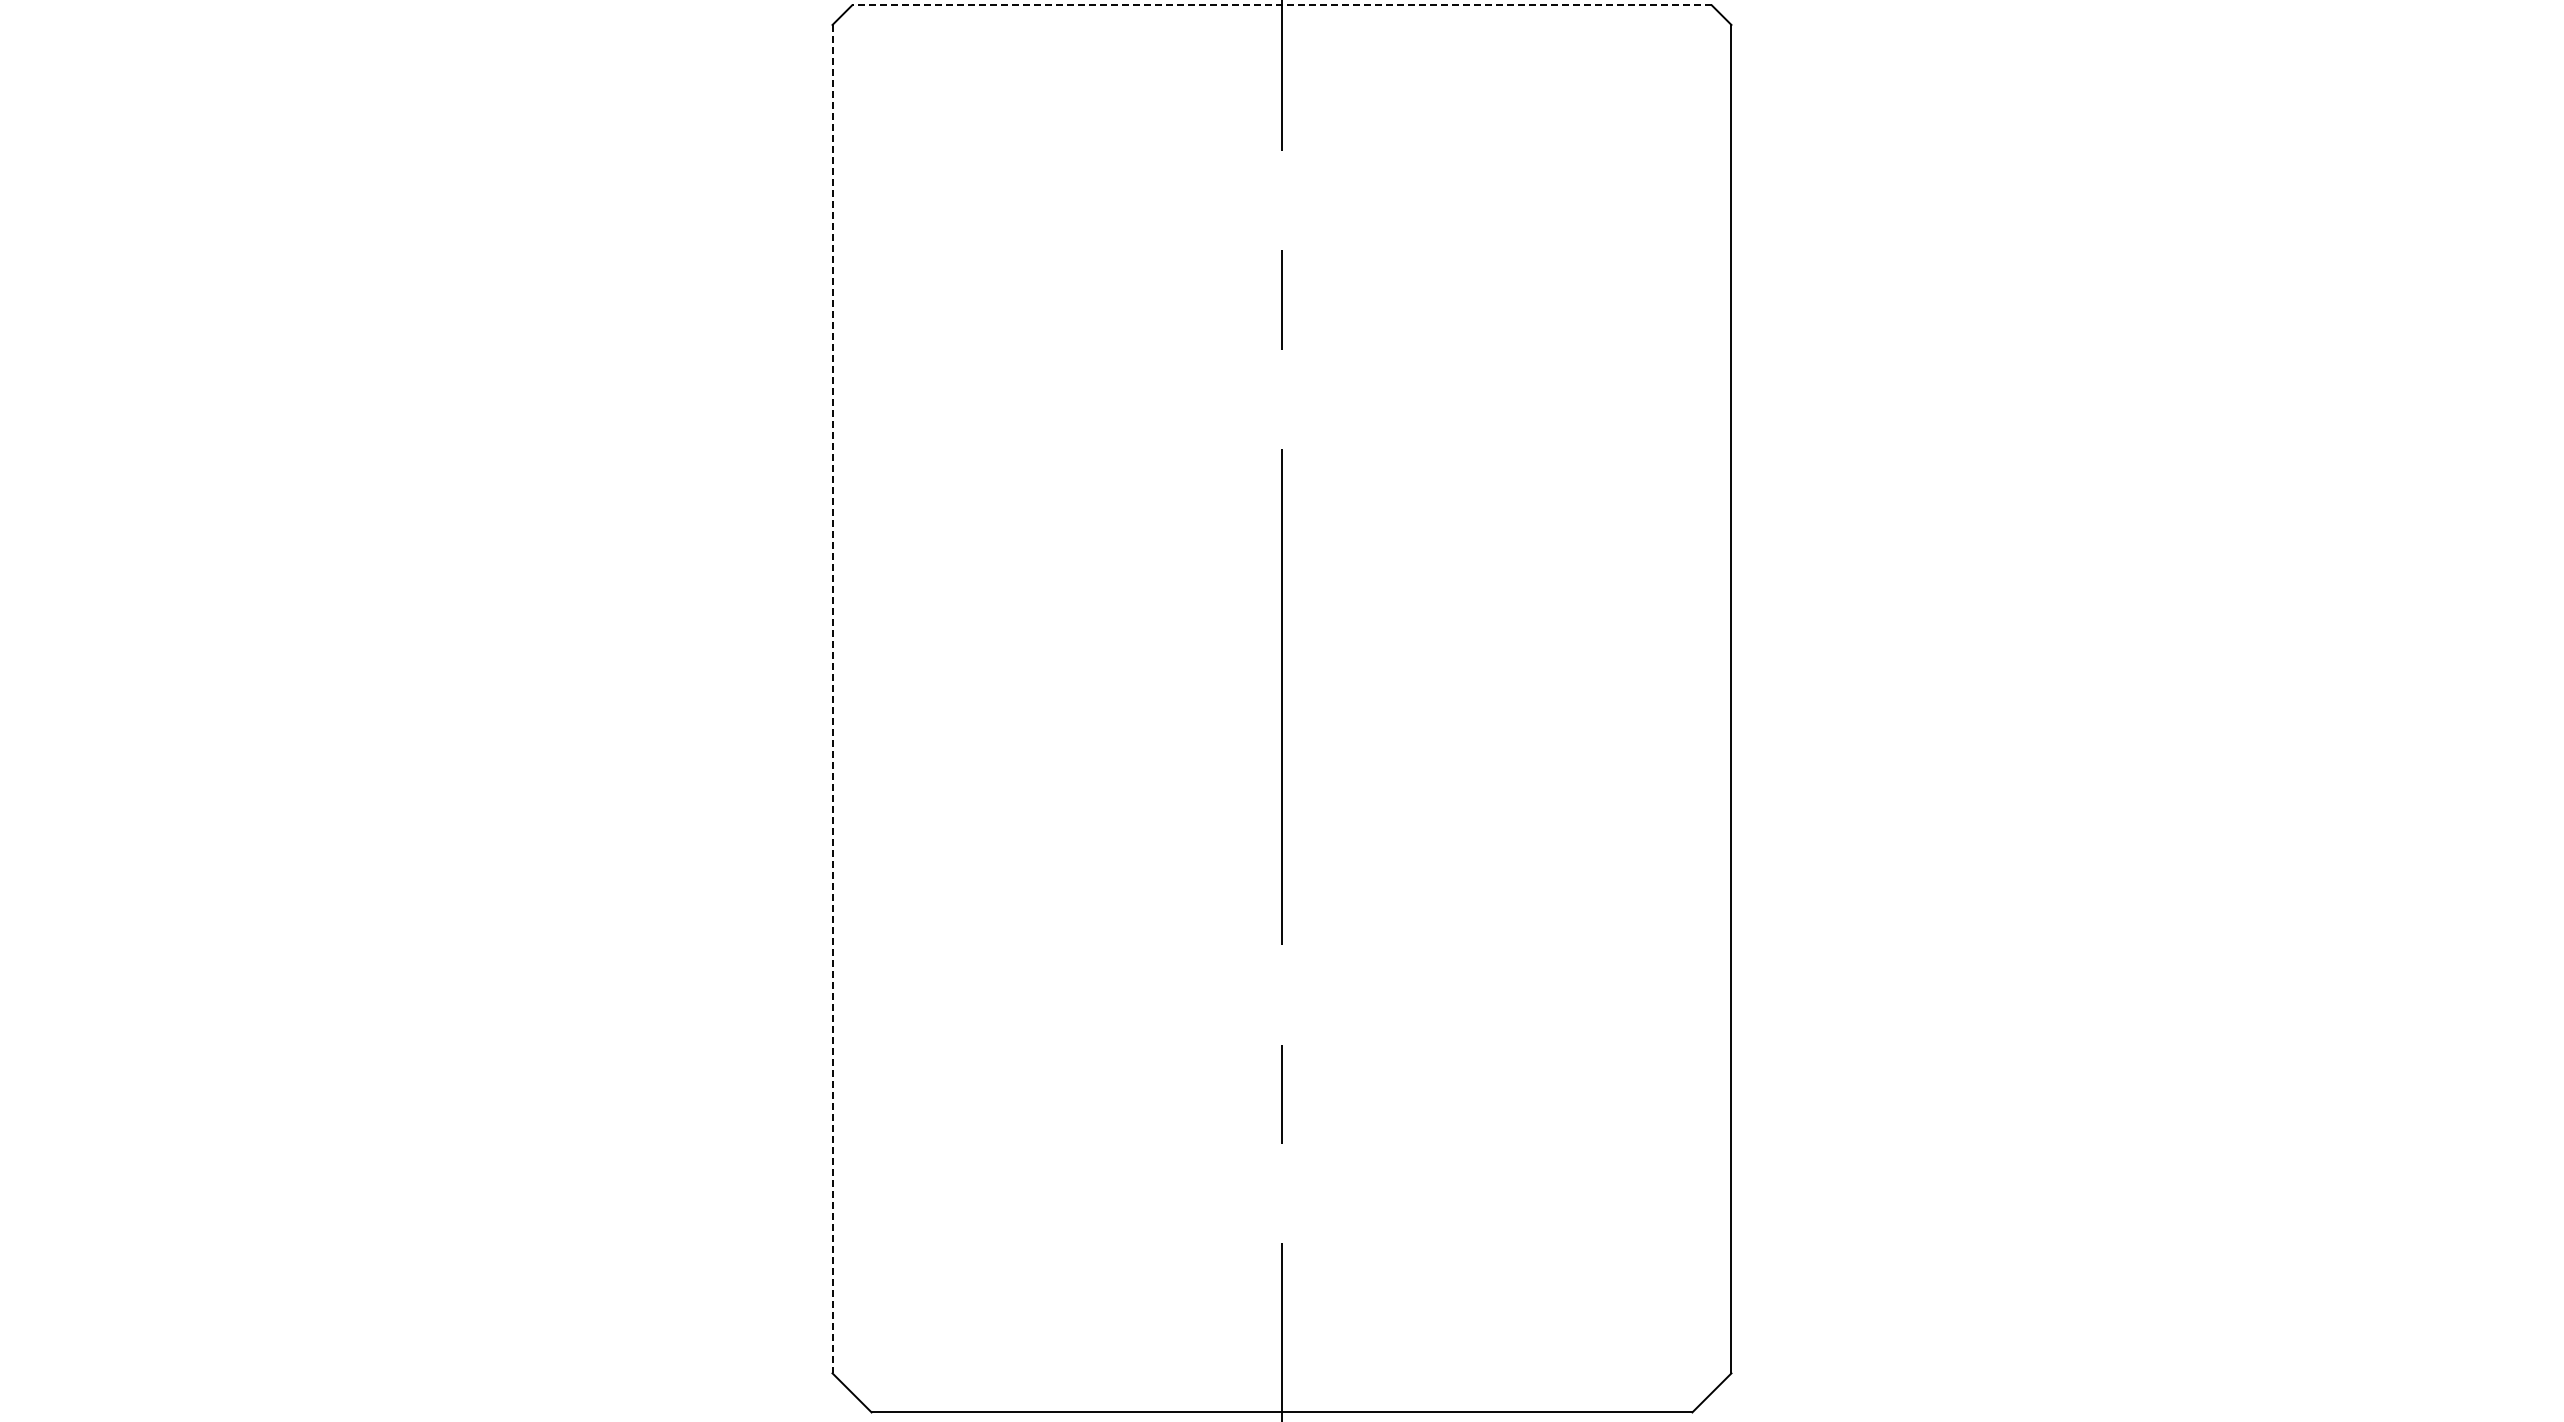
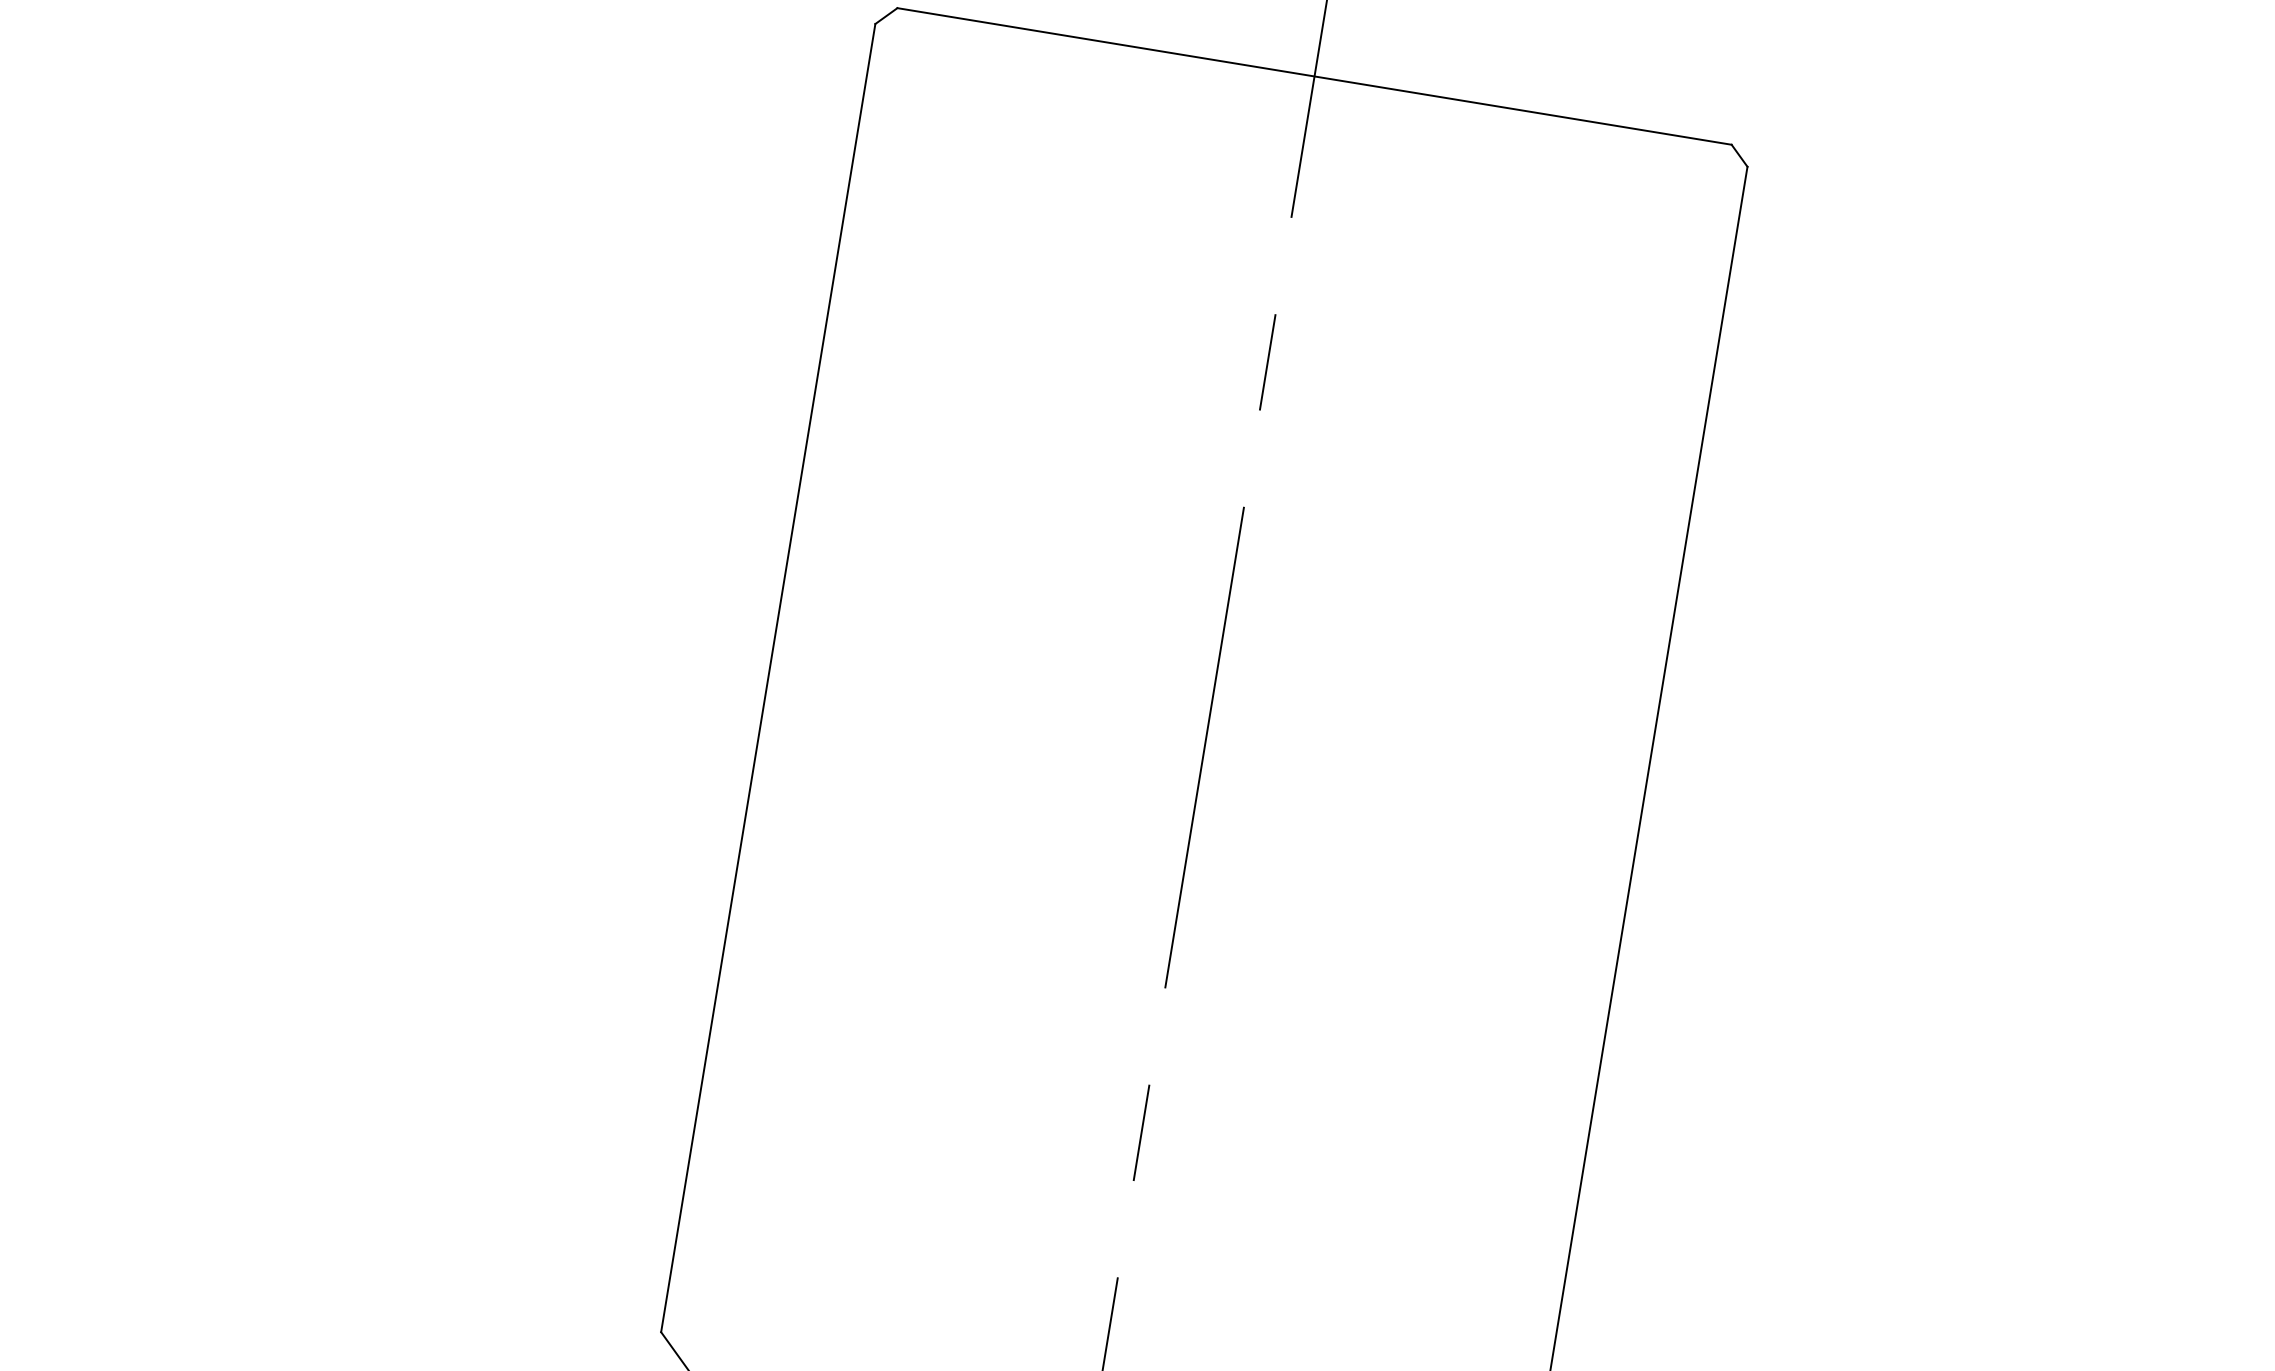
line: (1282, 5) -> (1315, 76), dashed -> solid
line: (832, 699) -> (768, 678), dashed -> solid

